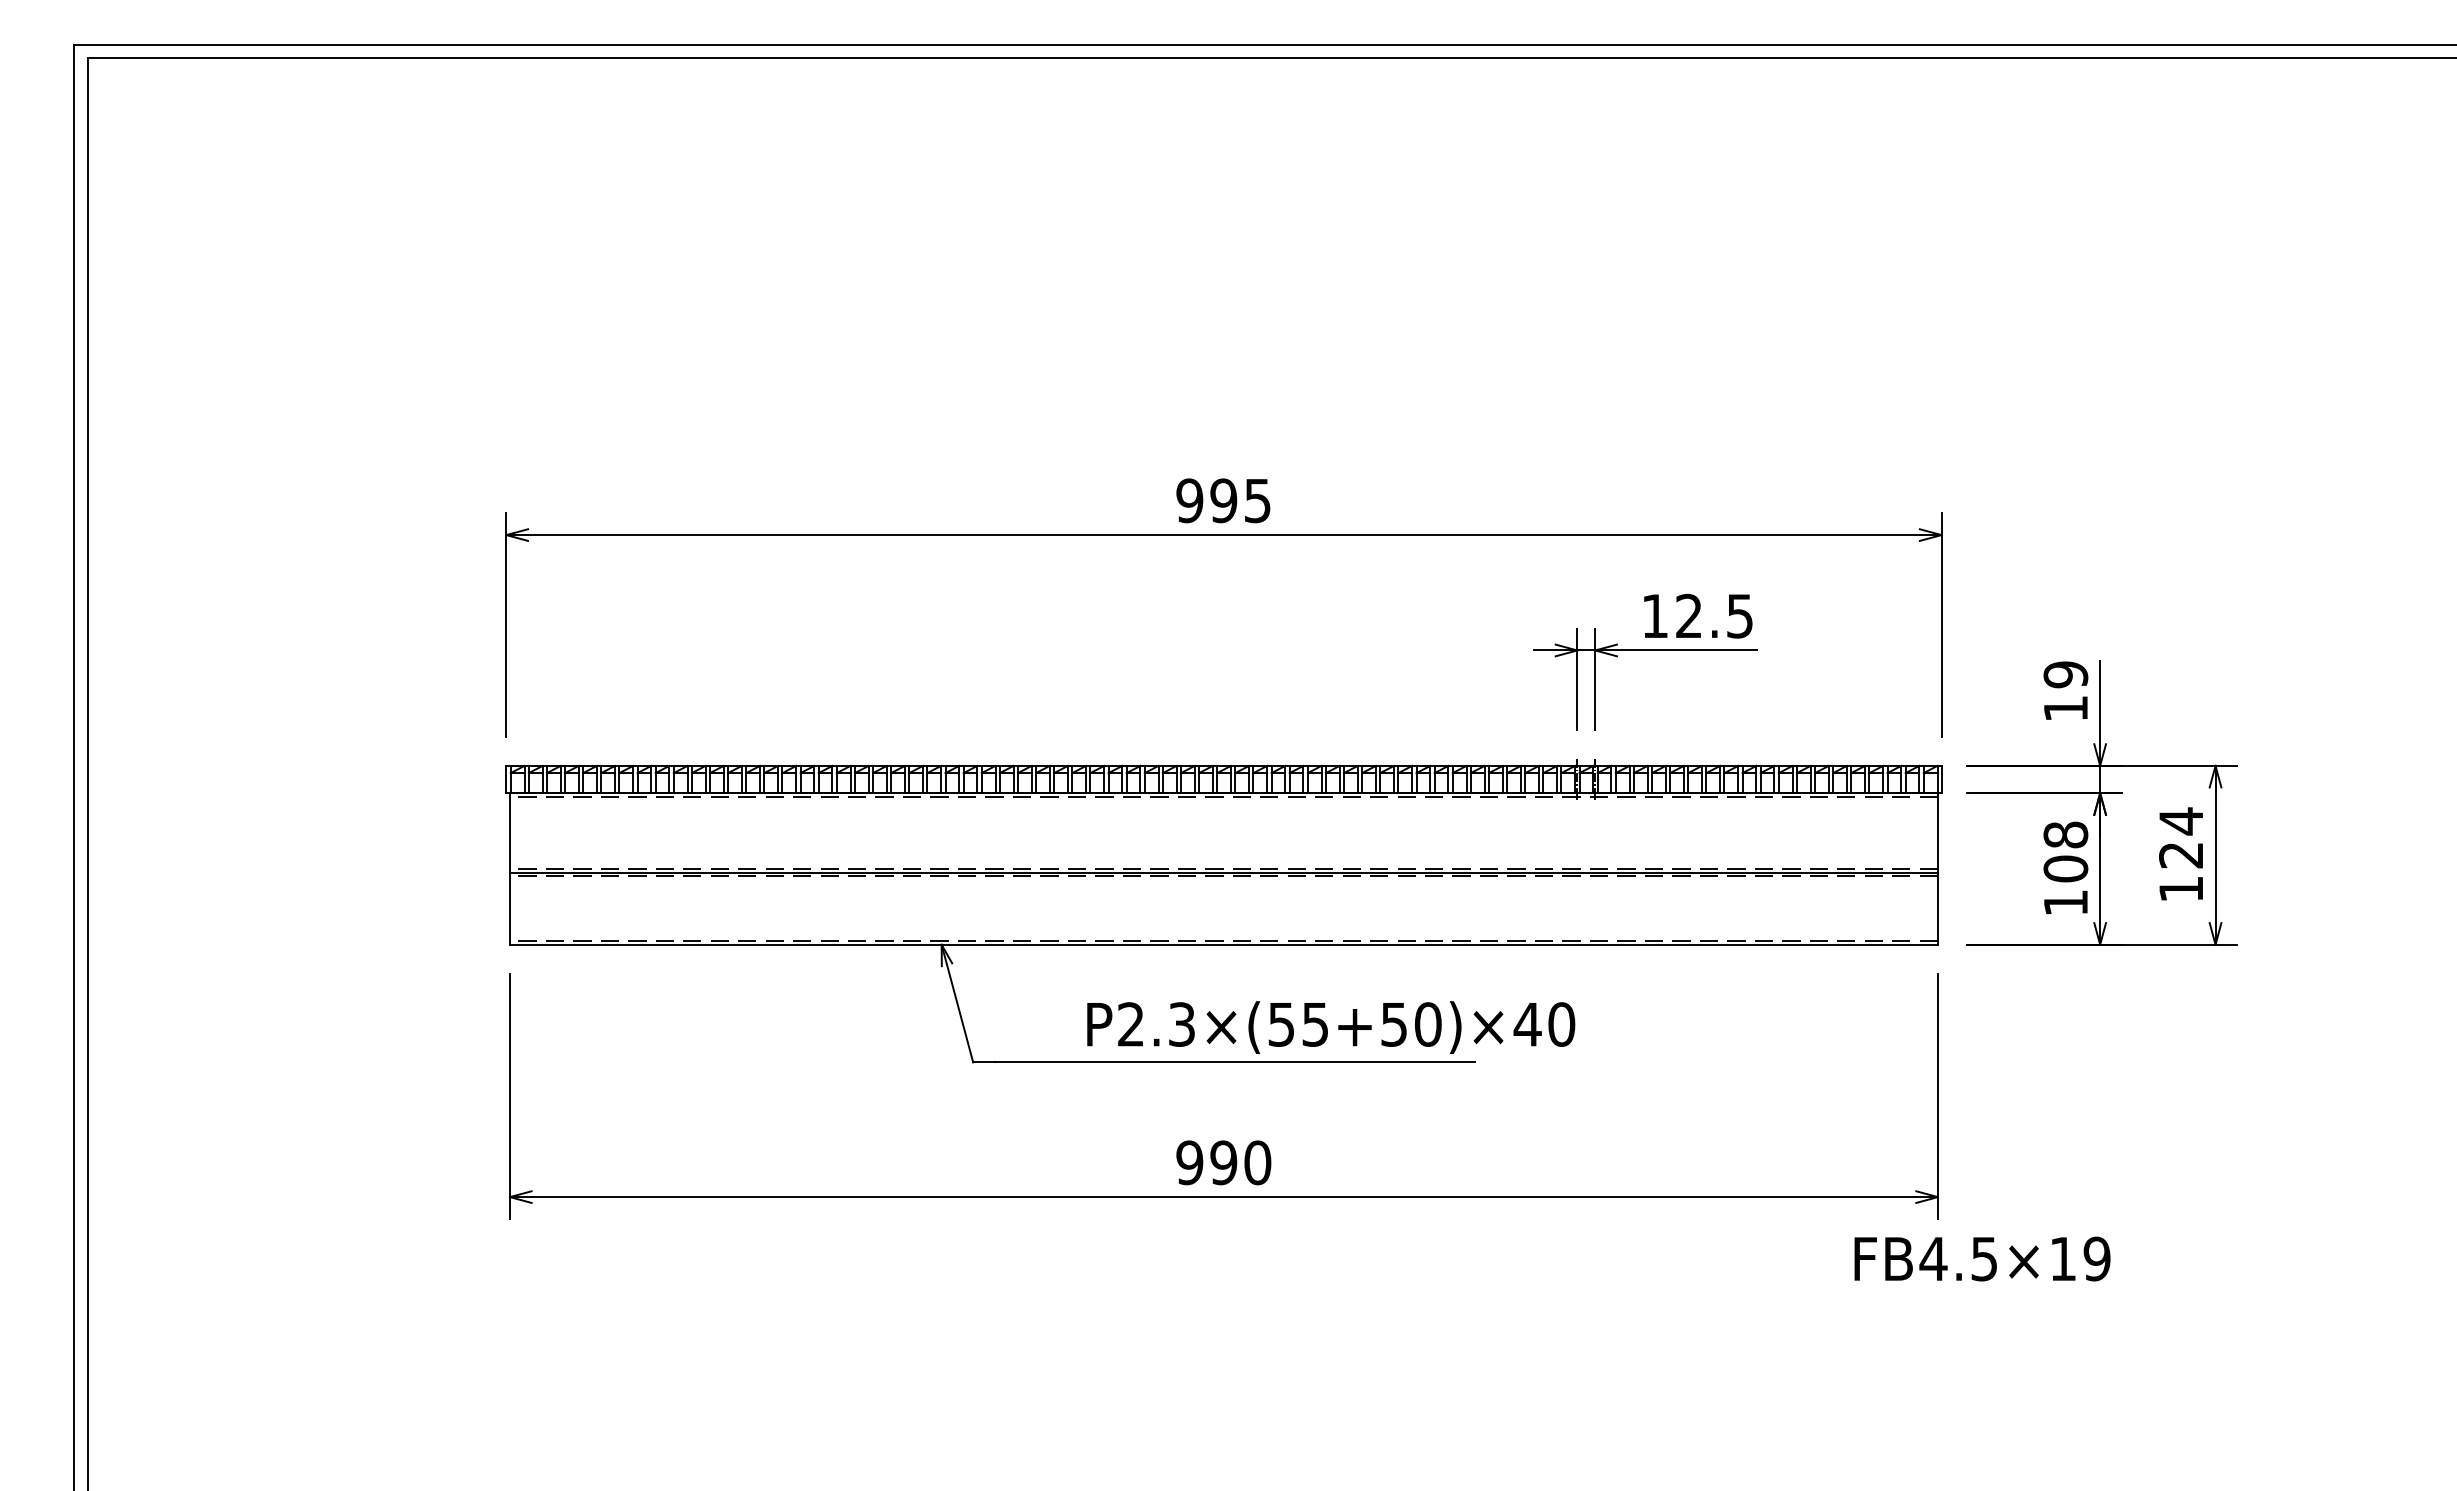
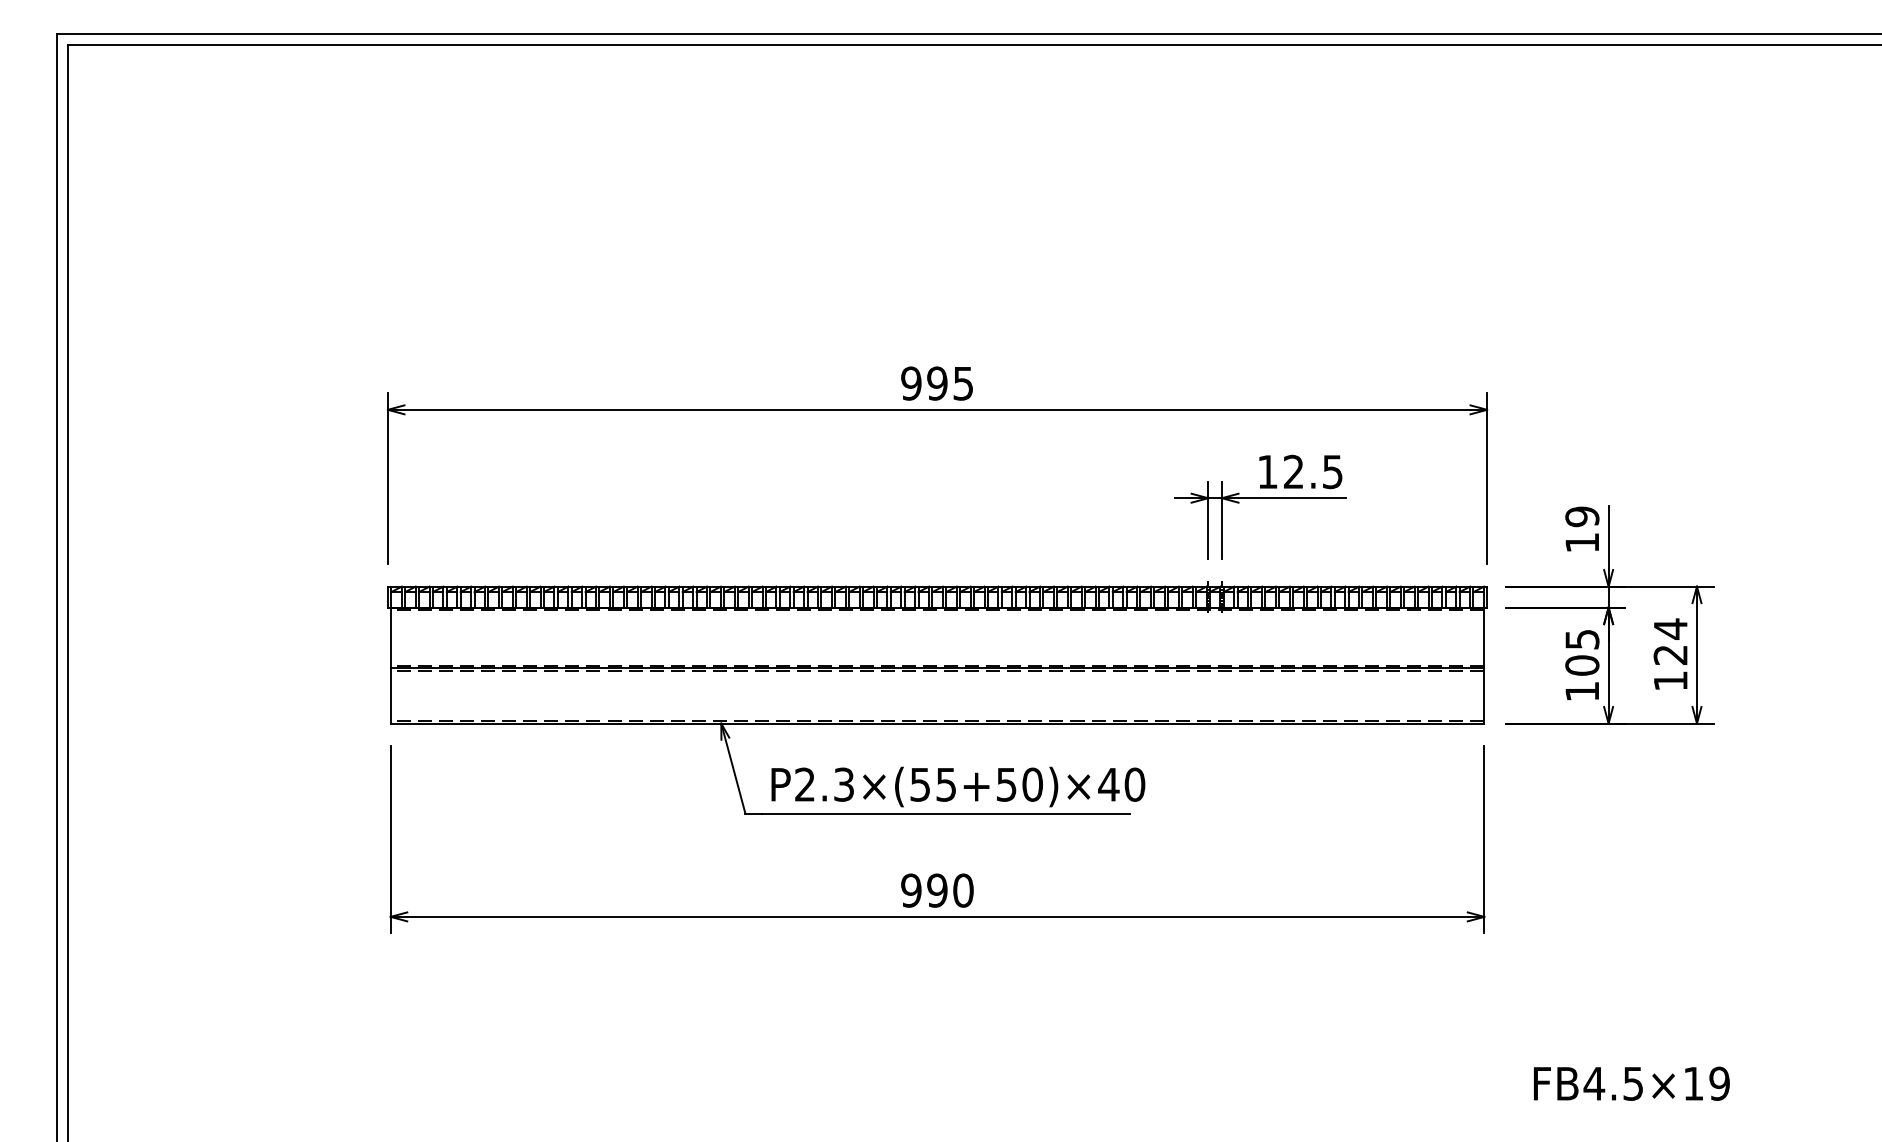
text: (2065, 834) -> (1582, 639), 108 -> 105
text: (1331, 1027) -> (958, 786), moved
text: (1982, 1258) -> (1631, 1083), moved

